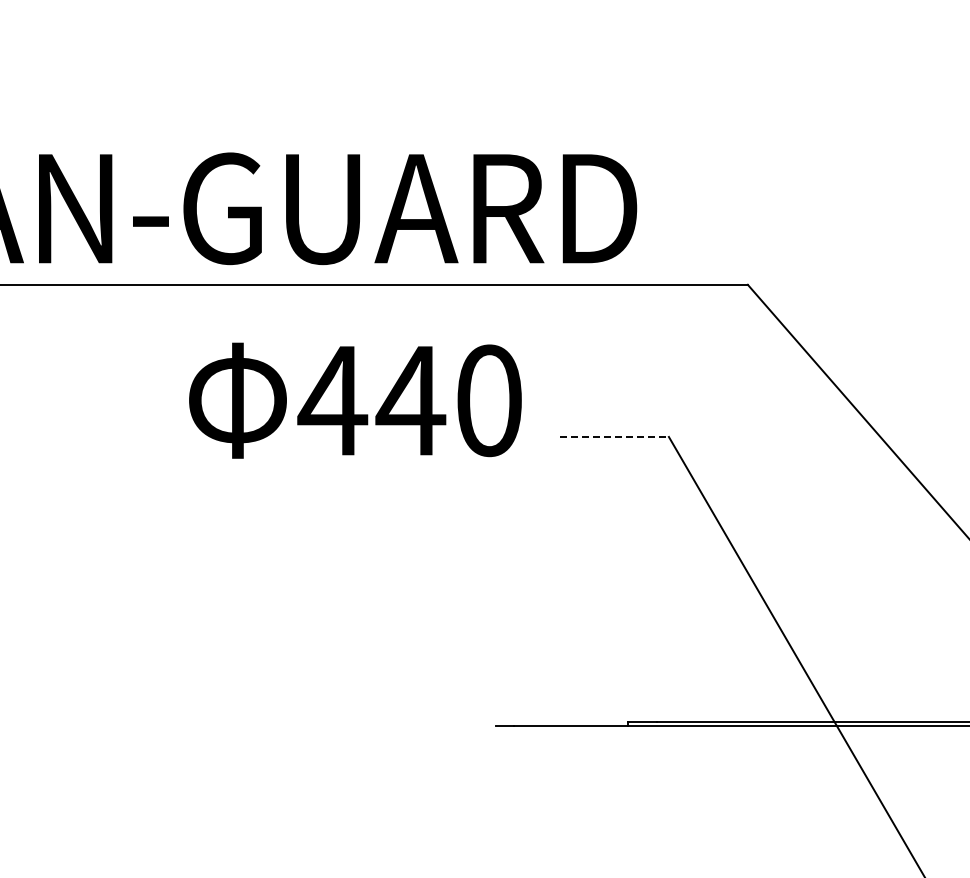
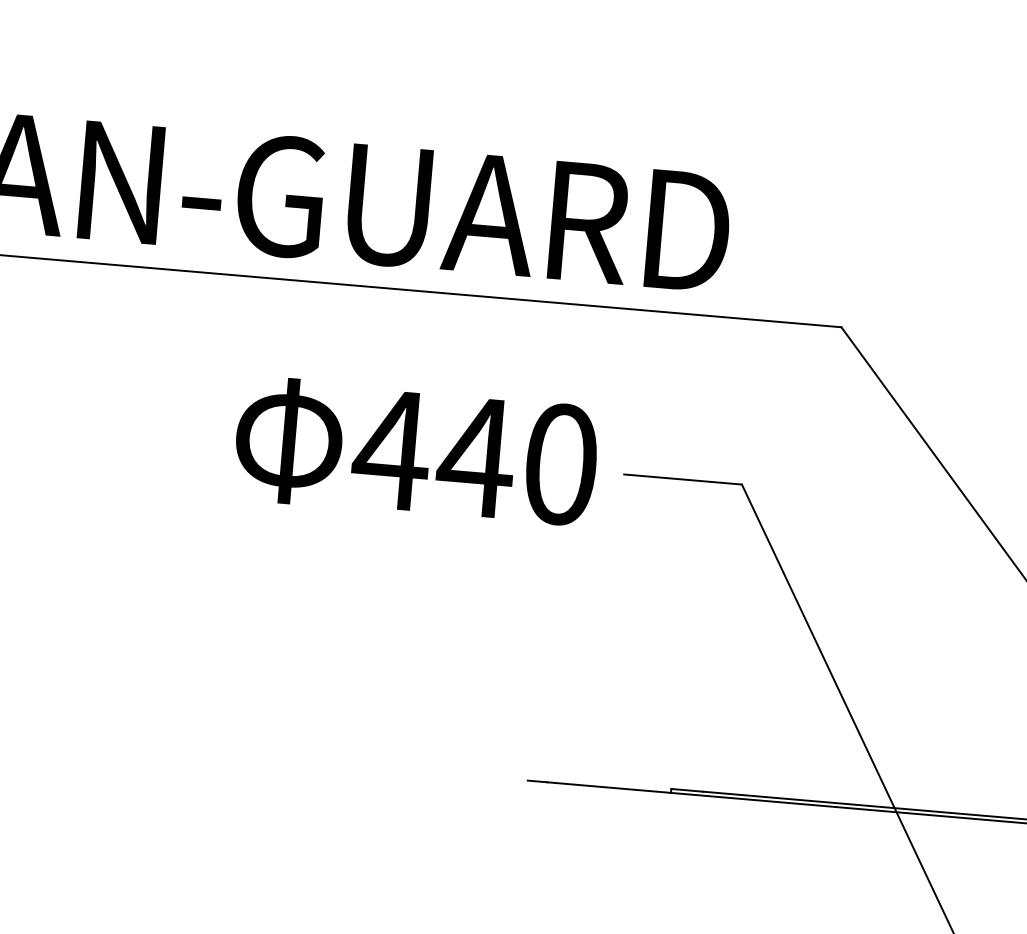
text: (355, 400) -> (416, 451), moved
line: (615, 436) -> (684, 479), dashed -> solid

